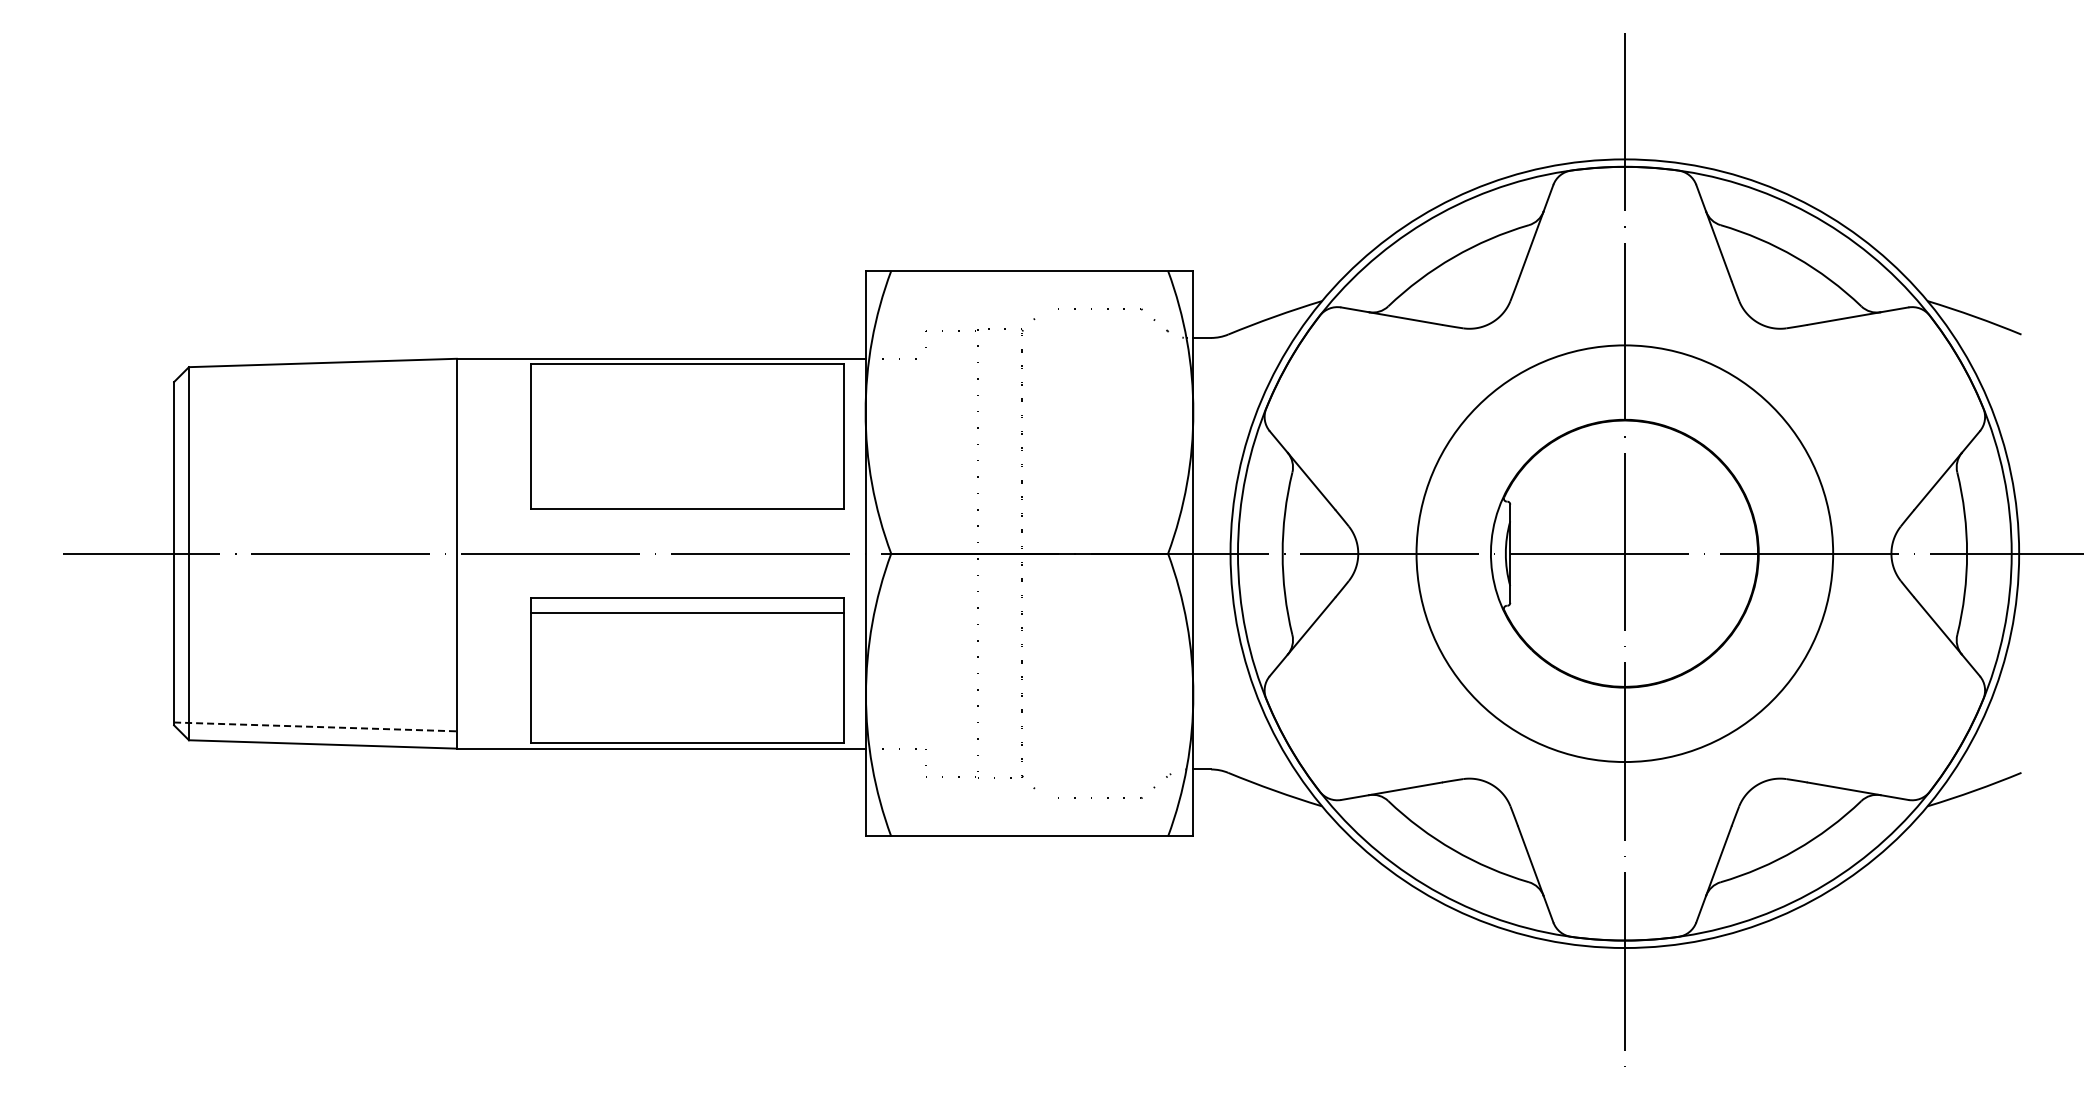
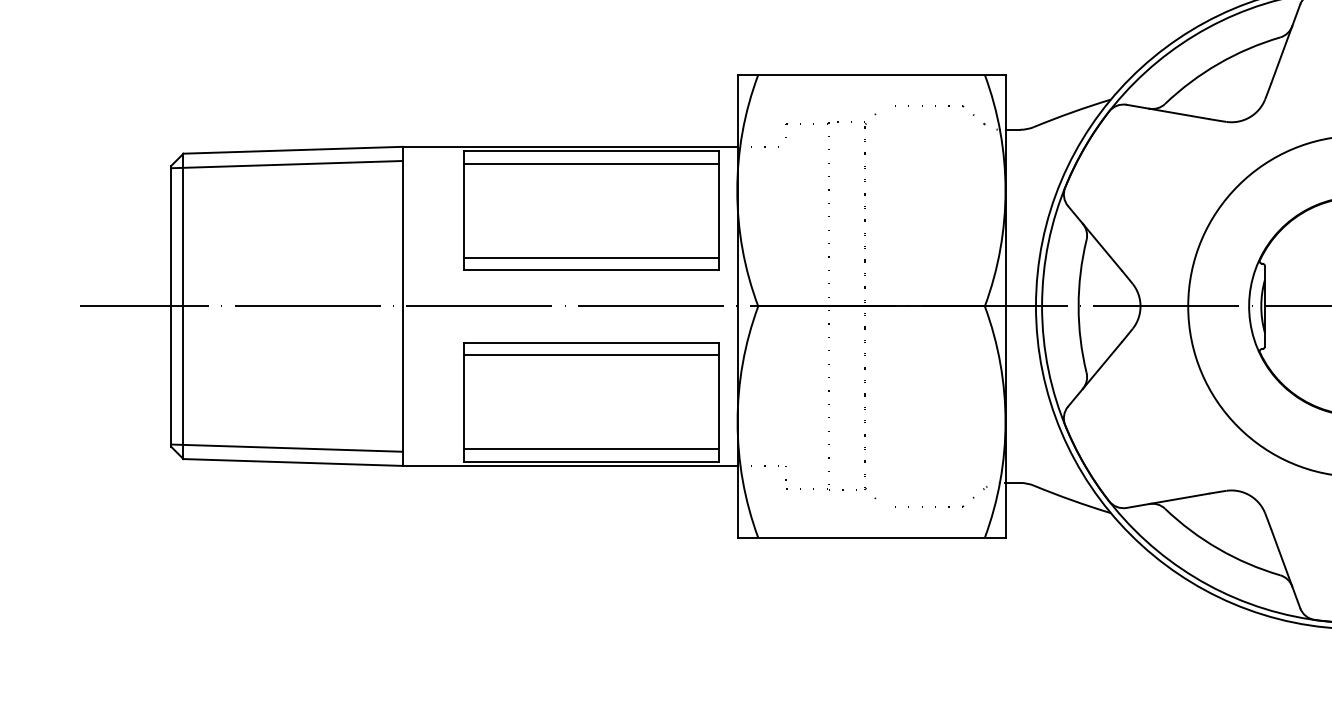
line: (687, 379) -> (591, 163), added
line: (315, 380) -> (287, 164), added
line: (687, 494) -> (591, 257), added
line: (315, 726) -> (287, 447), dashed -> solid
line: (687, 727) -> (591, 448), added

